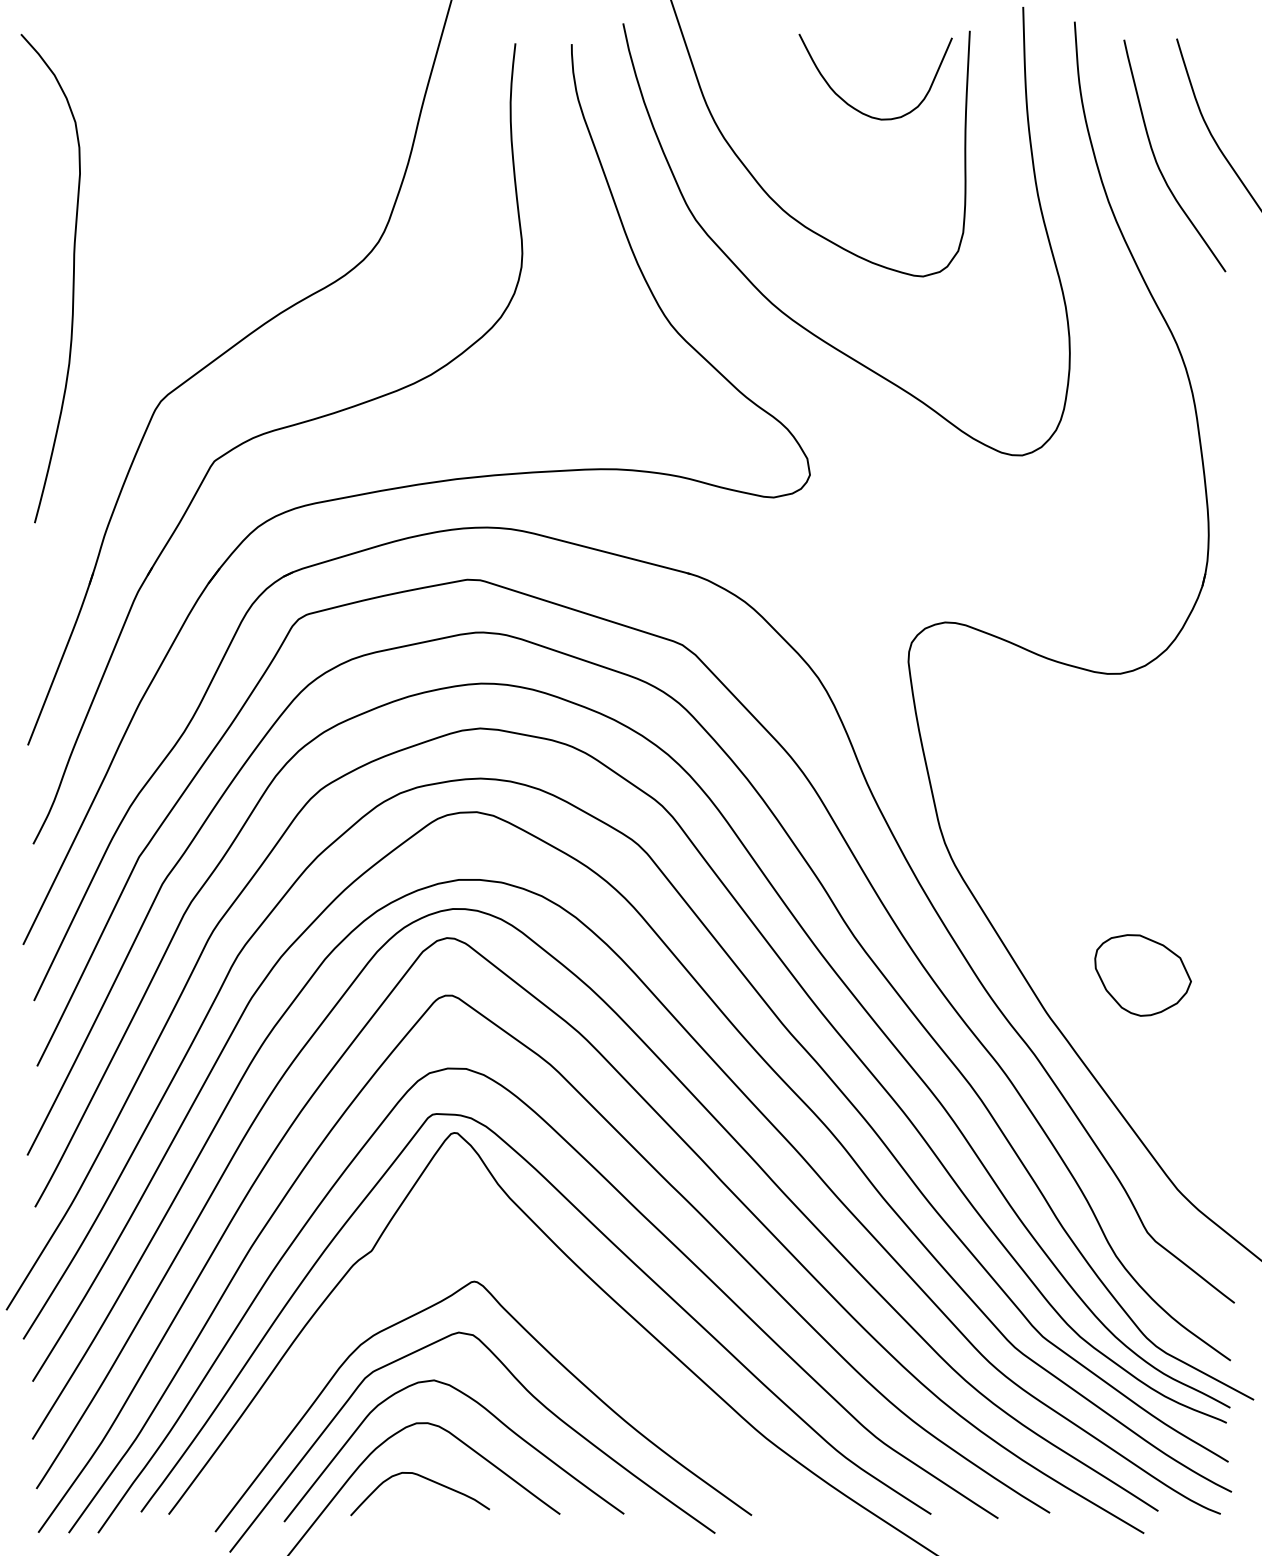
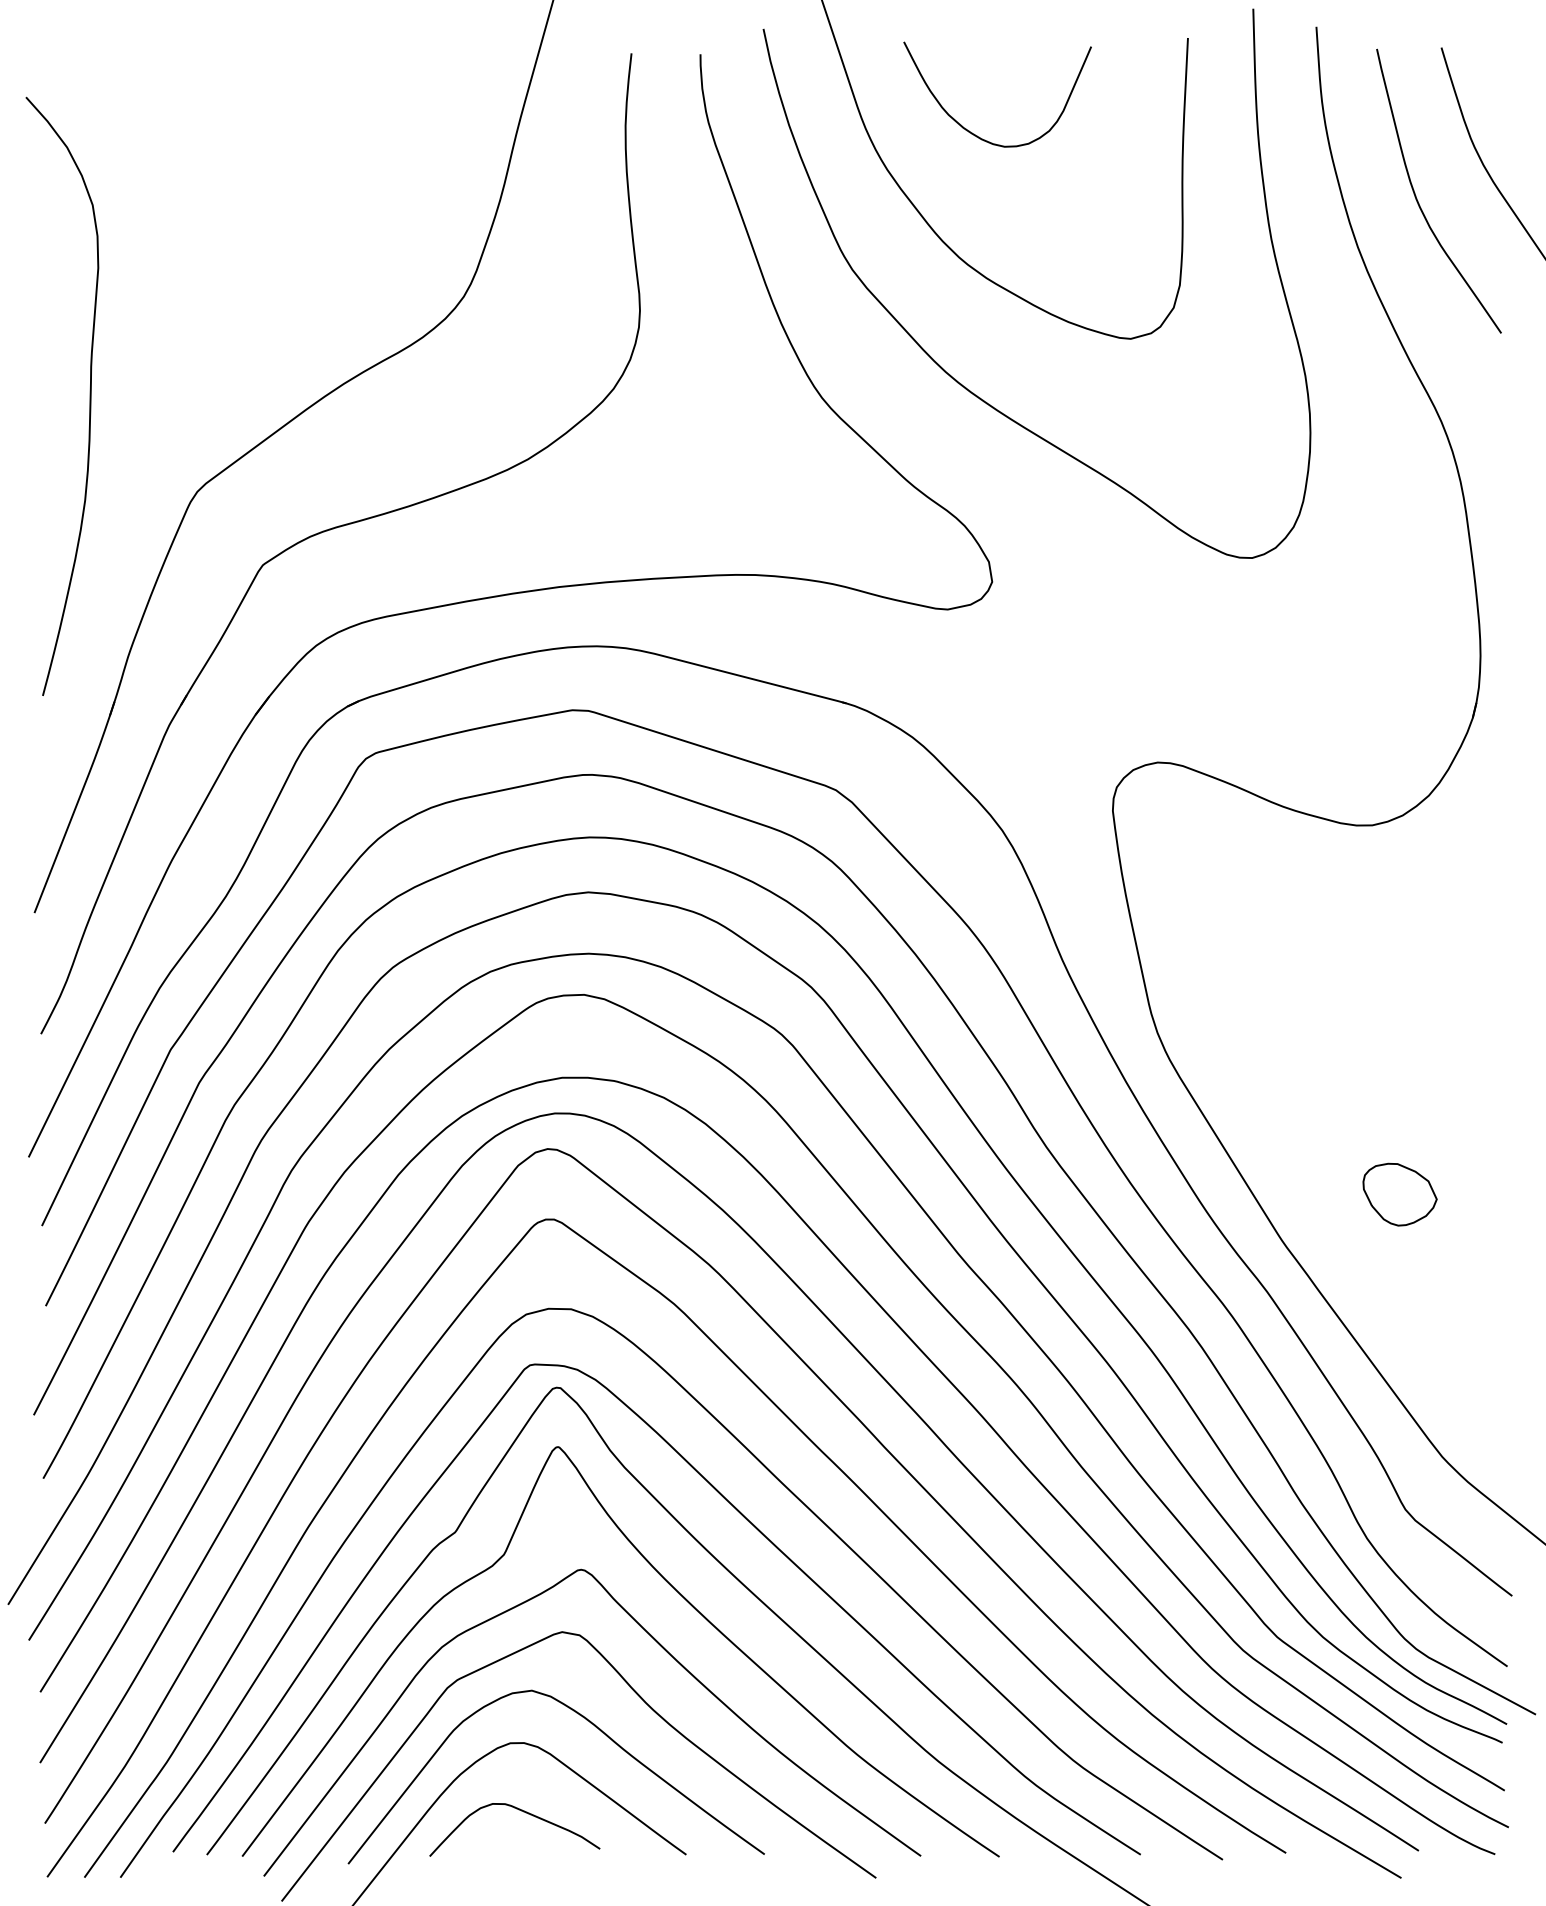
curve: (856, 108) -> (974, 133), moved
curve: (72, 277) -> (89, 395), moved
part: (1142, 975) -> (1399, 1194), size x0.62
curve: (553, 1301) -> (678, 1593), added

